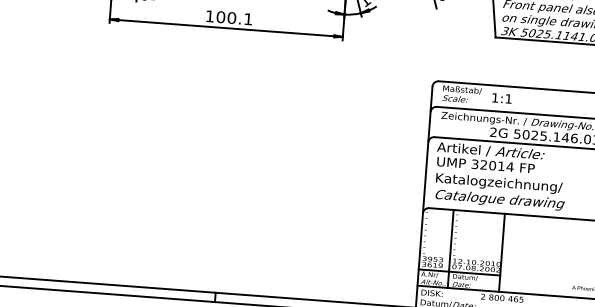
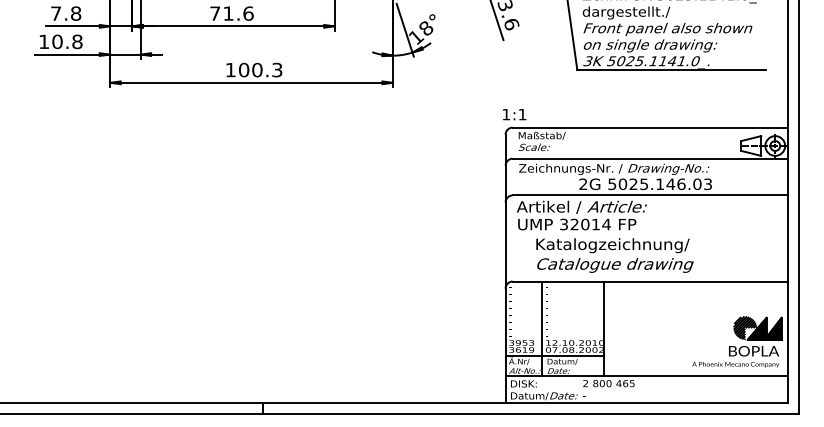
text: (248, 18) -> (277, 69), 100.1 -> 100.3
text: (502, 98) -> (514, 114), moved
text: (499, 191) -> (614, 255), moved

